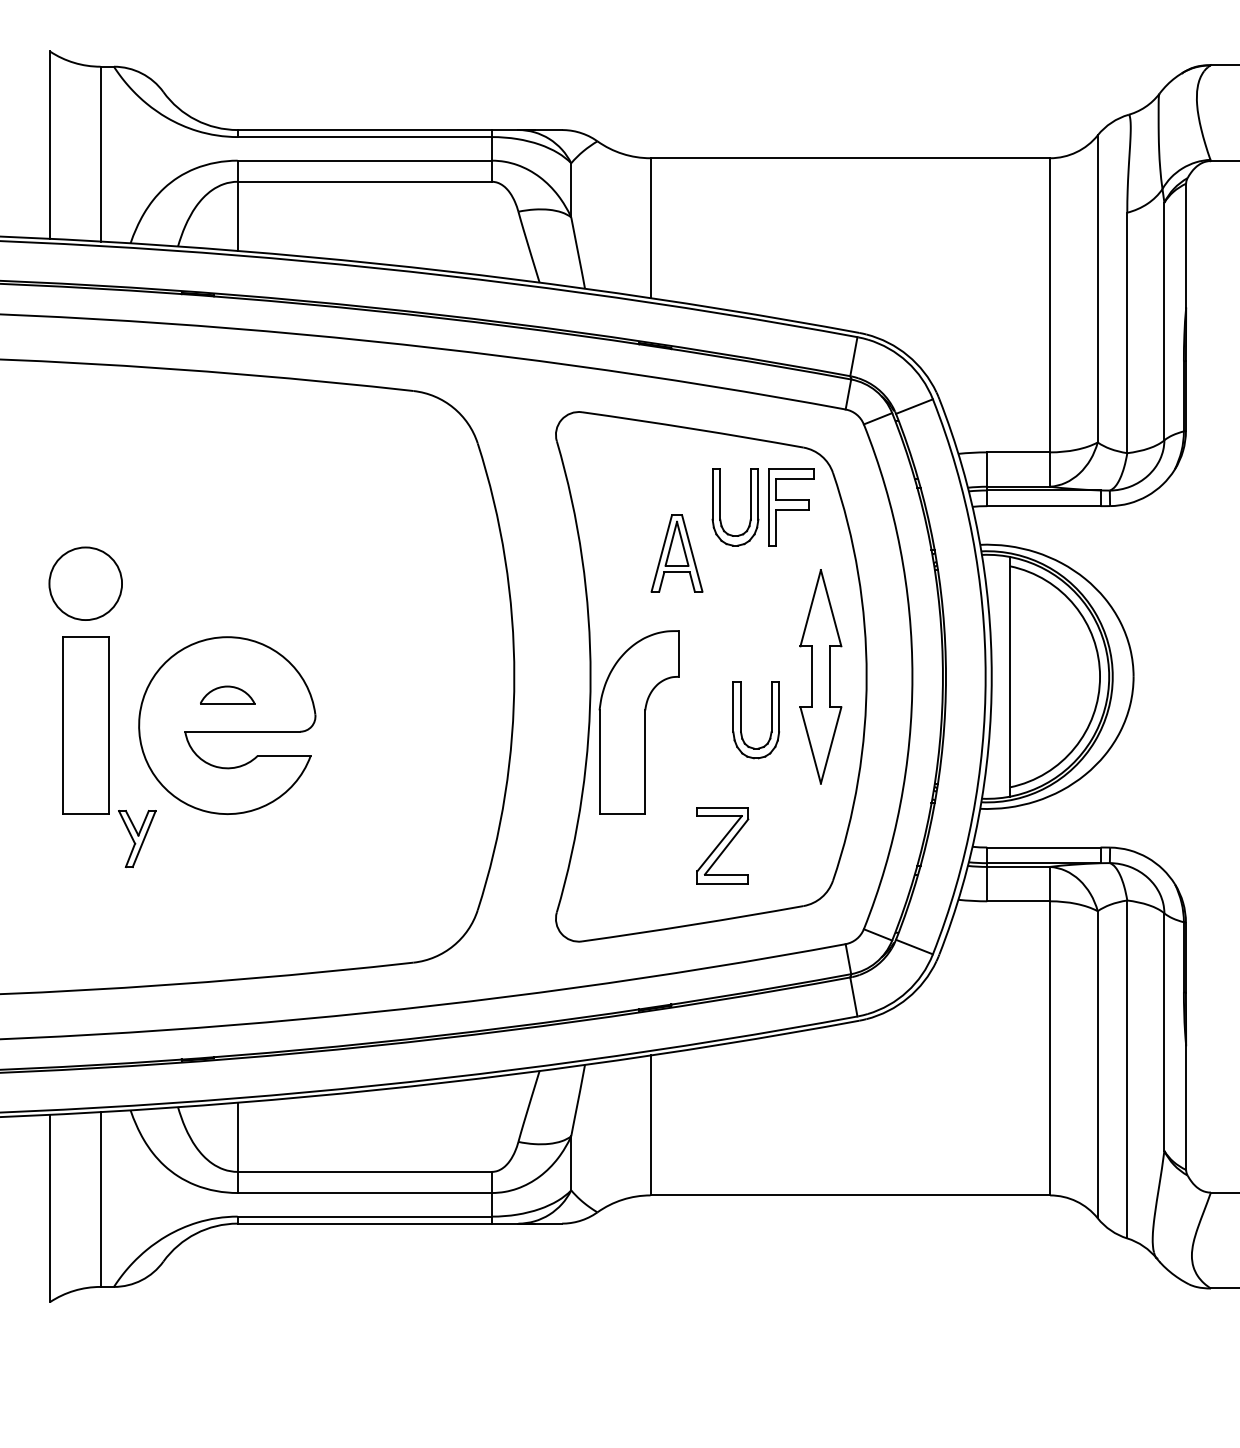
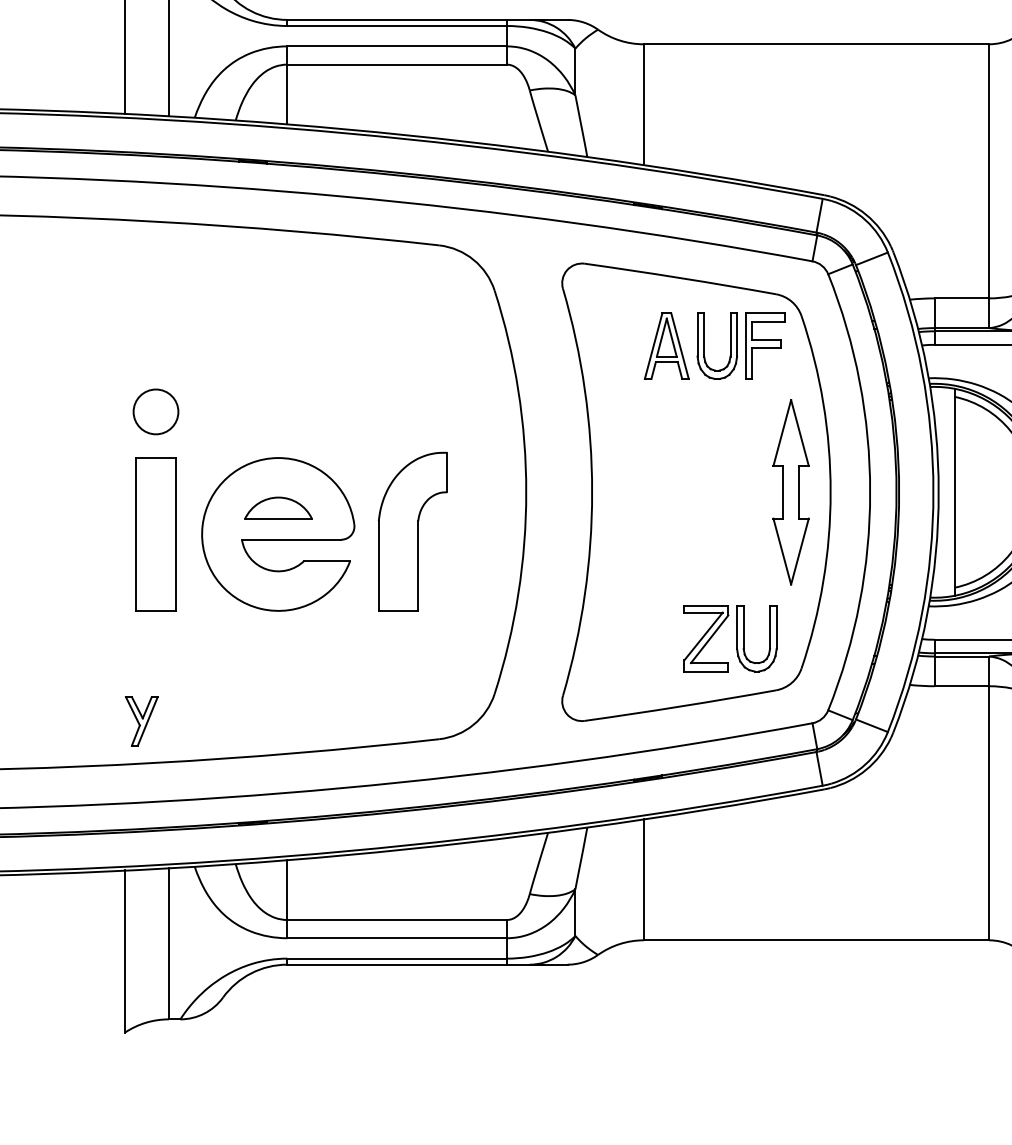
part: (676, 553) -> (666, 346), moved
circle: (85, 583) -> (155, 411), size x0.71
part: (227, 694) -> (278, 507), size x1.43
part: (741, 720) -> (744, 638), moved
part: (638, 722) -> (412, 531), moved
part: (137, 839) -> (141, 721), moved

